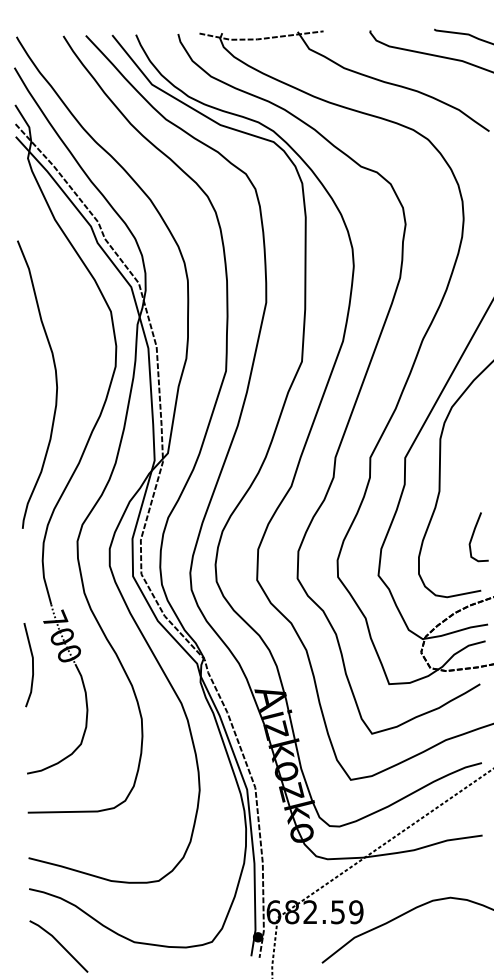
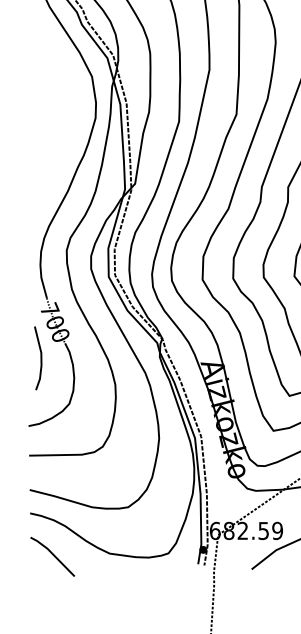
curve: (55, 382) -> (50, 130), removed
curve: (32, 665) -> (41, 358), moved

